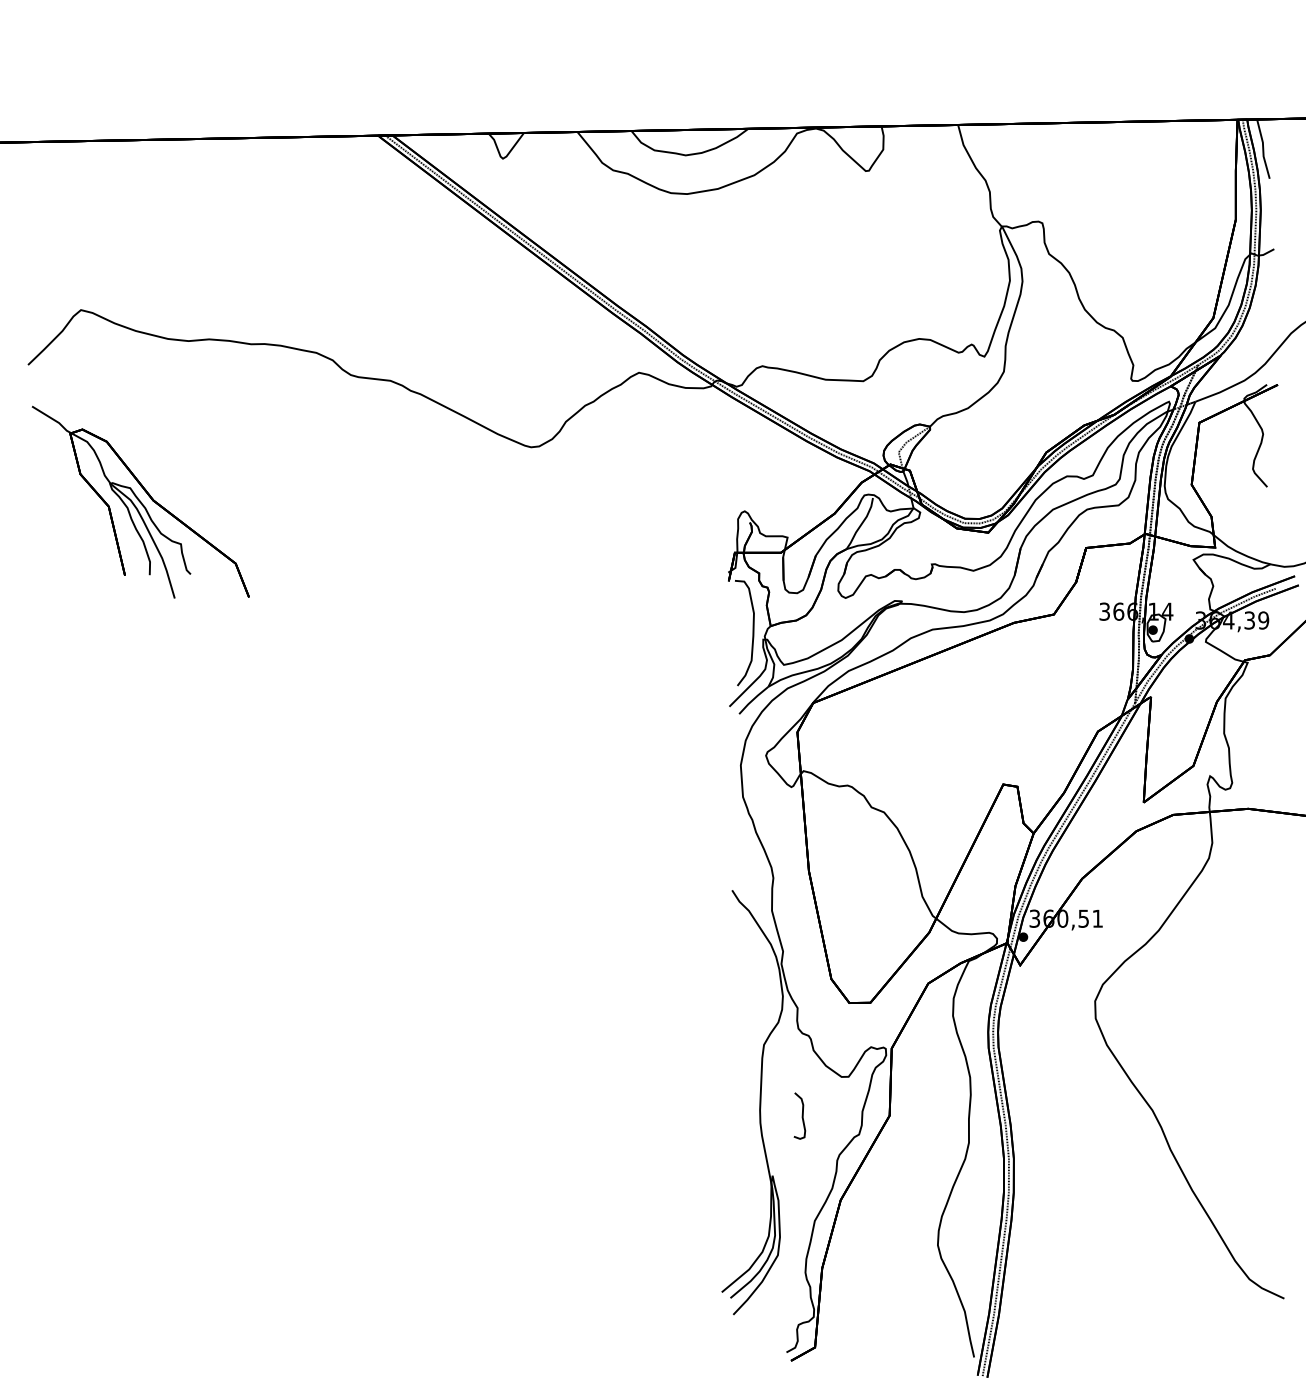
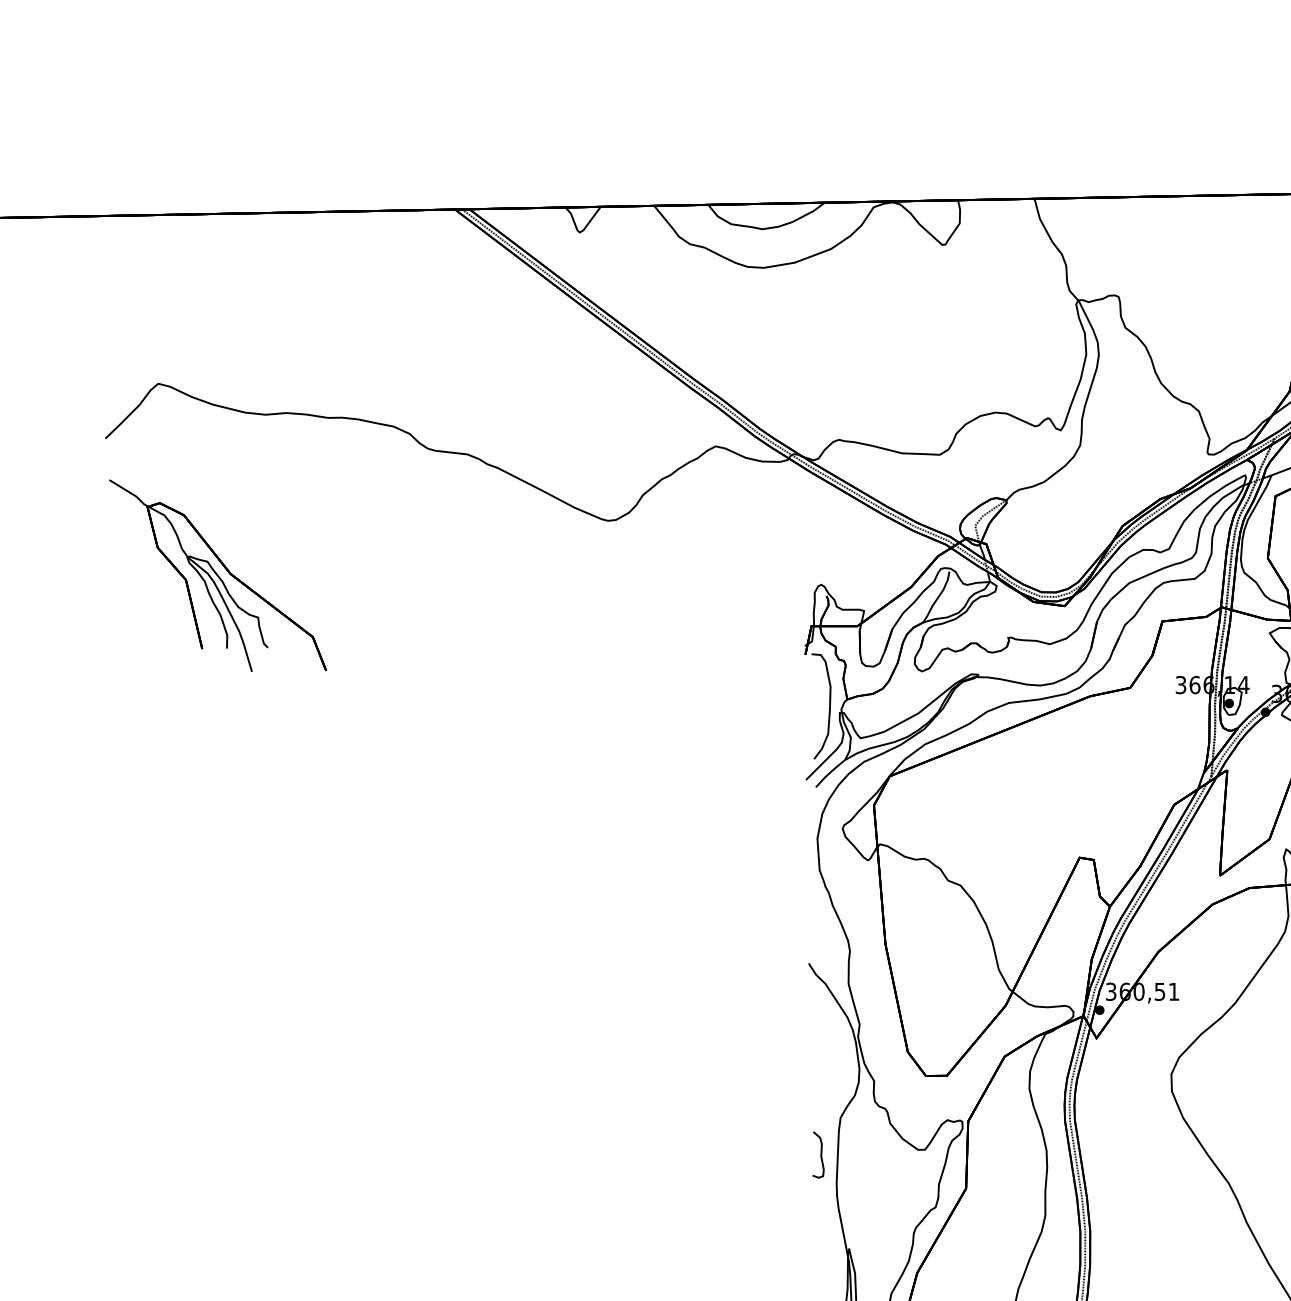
curve: (801, 1115) -> (820, 1154), moved

